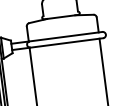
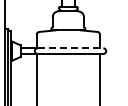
line: (66, 36) -> (70, 48), solid -> dashed

